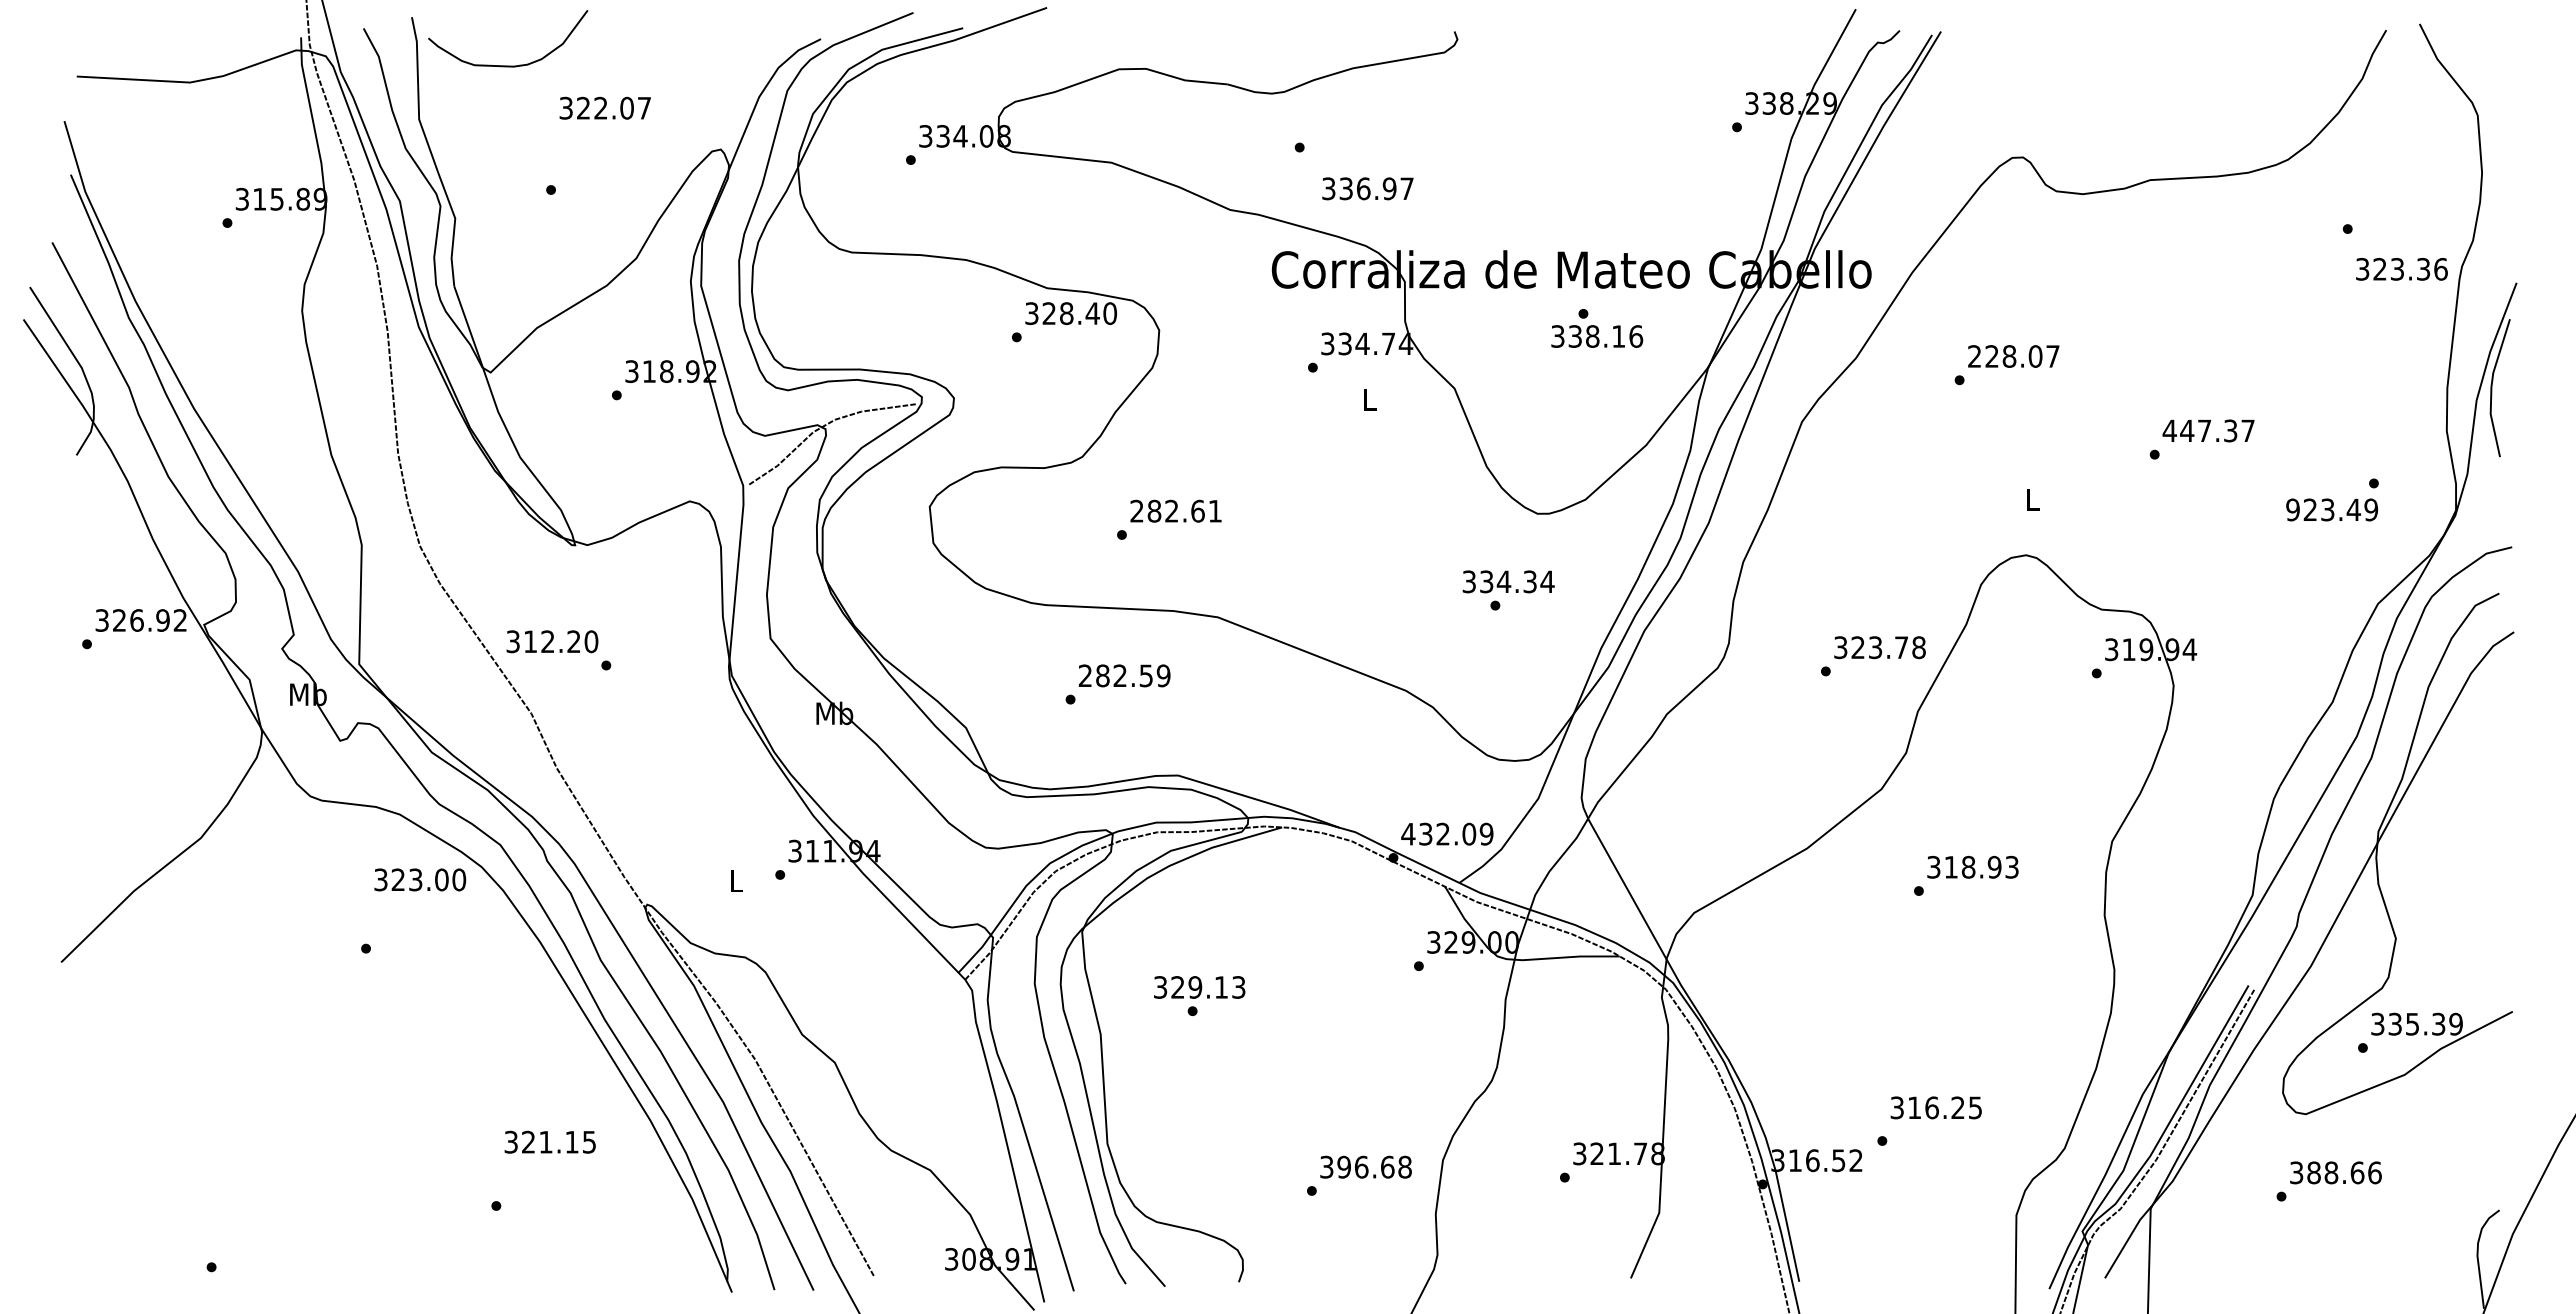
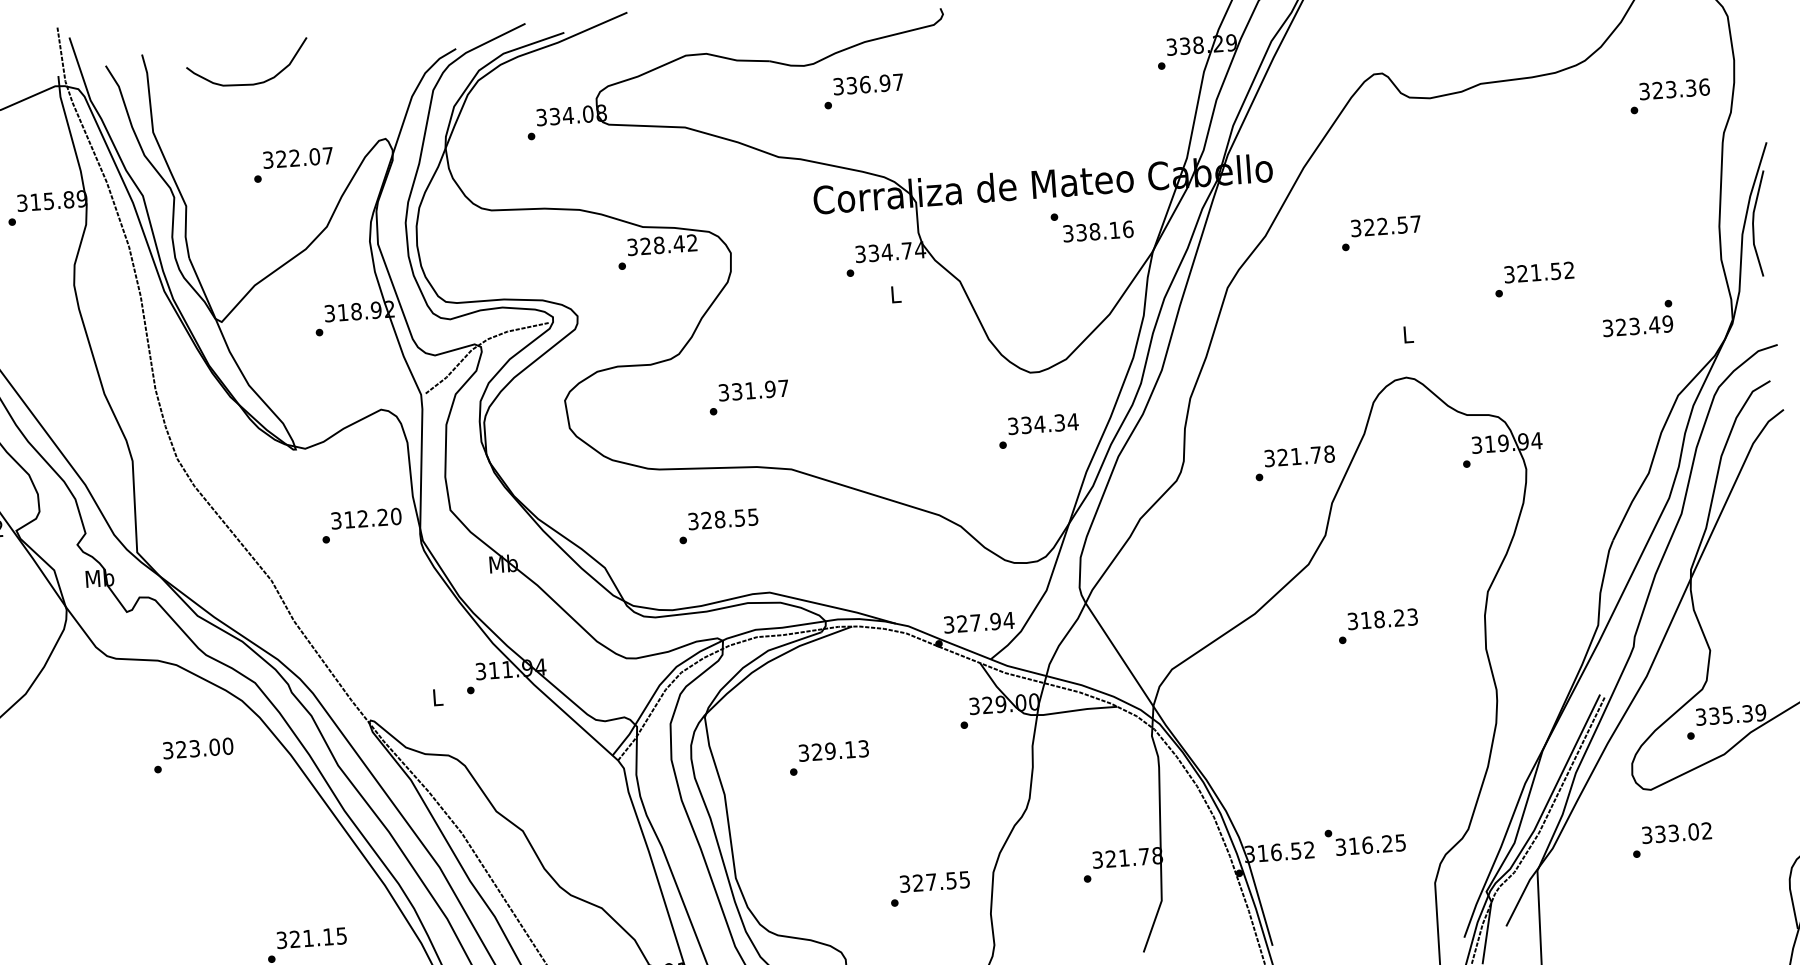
curve: (508, 65) -> (249, 84), moved
text: (604, 107) -> (297, 157), moved
text: (1367, 188) -> (868, 84), moved
text: (2401, 269) -> (1674, 89), moved
text: (1110, 313) -> (692, 242), 328.40 -> 328.42
text: (1597, 336) -> (1098, 231), moved
text: (2005, 356) -> (1379, 226), 228.07 -> 322.57
text: (2208, 430) -> (1538, 272), 447.37 -> 321.52
text: (2292, 509) -> (1607, 328), 923.49 -> 323.49
text: (1175, 510) -> (753, 390), 282.61 -> 331.97
text: (1508, 581) -> (1043, 423), moved
text: (552, 641) -> (366, 518), moved
text: (1875, 647) -> (1296, 456), 323.78 -> 321.78
text: (1124, 675) -> (723, 519), 282.59 -> 328.55
text: (1447, 833) -> (978, 622), 432.09 -> 327.94
text: (1994, 867) -> (1399, 618), 318.93 -> 318.23
text: (420, 879) -> (198, 748), moved
text: (1199, 987) -> (833, 751), moved
text: (1935, 1107) -> (1370, 844), moved
text: (549, 1141) -> (311, 937), moved
text: (1374, 1166) -> (941, 880), 396.68 -> 327.55
text: (2344, 1172) -> (1683, 832), 388.66 -> 333.02

